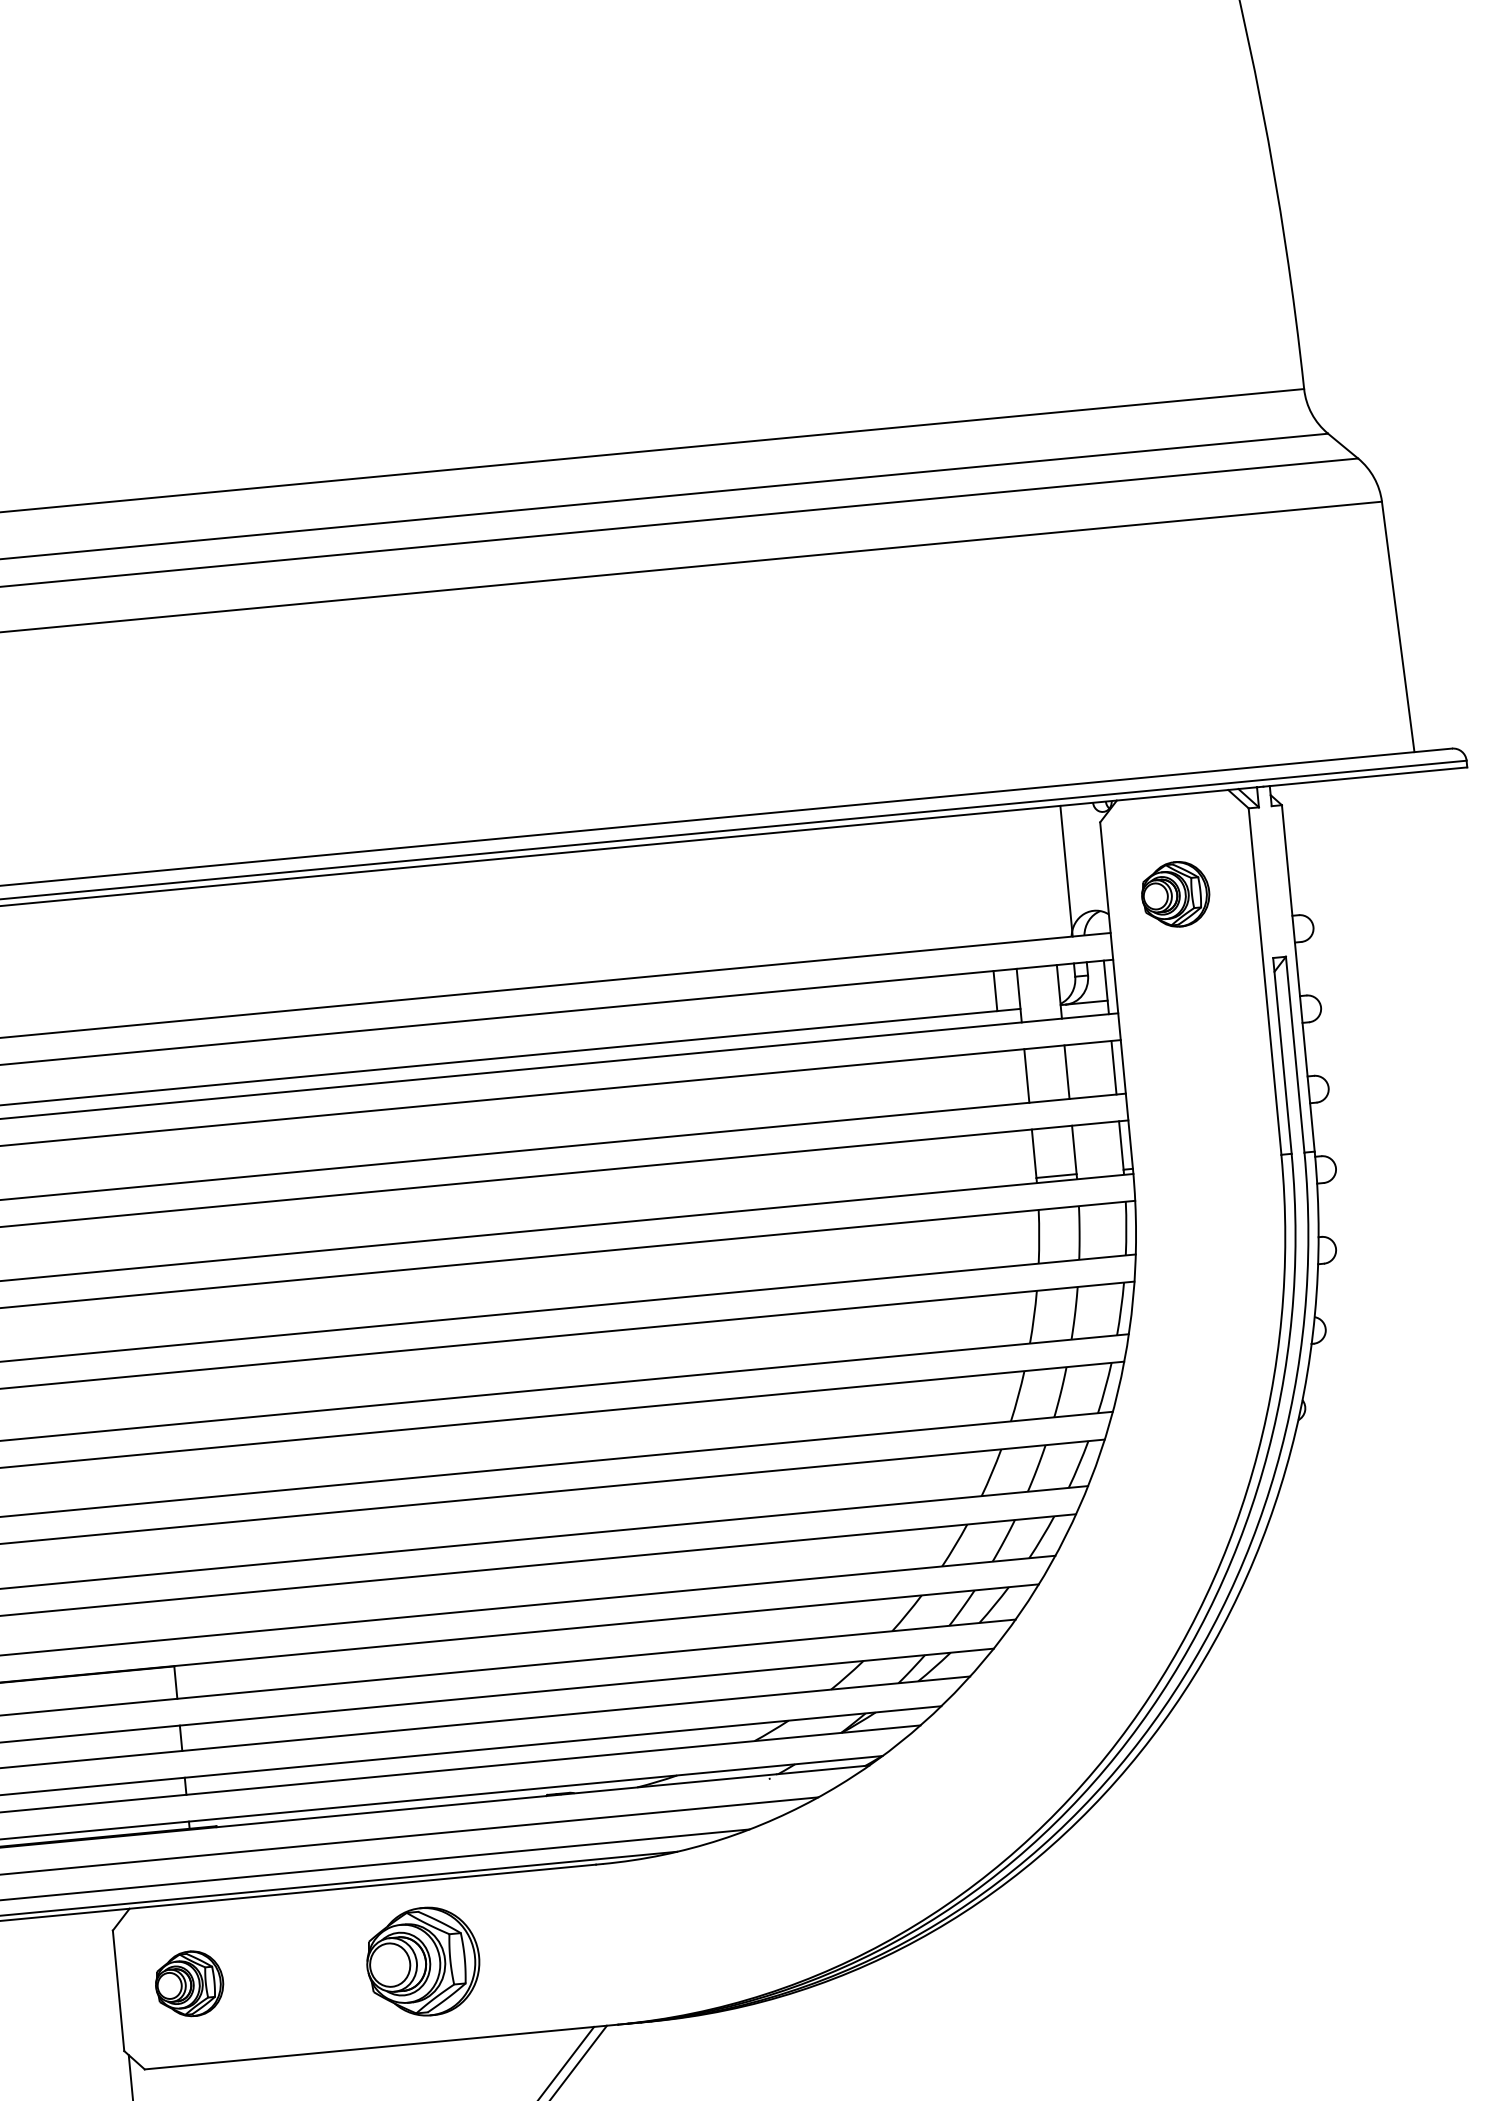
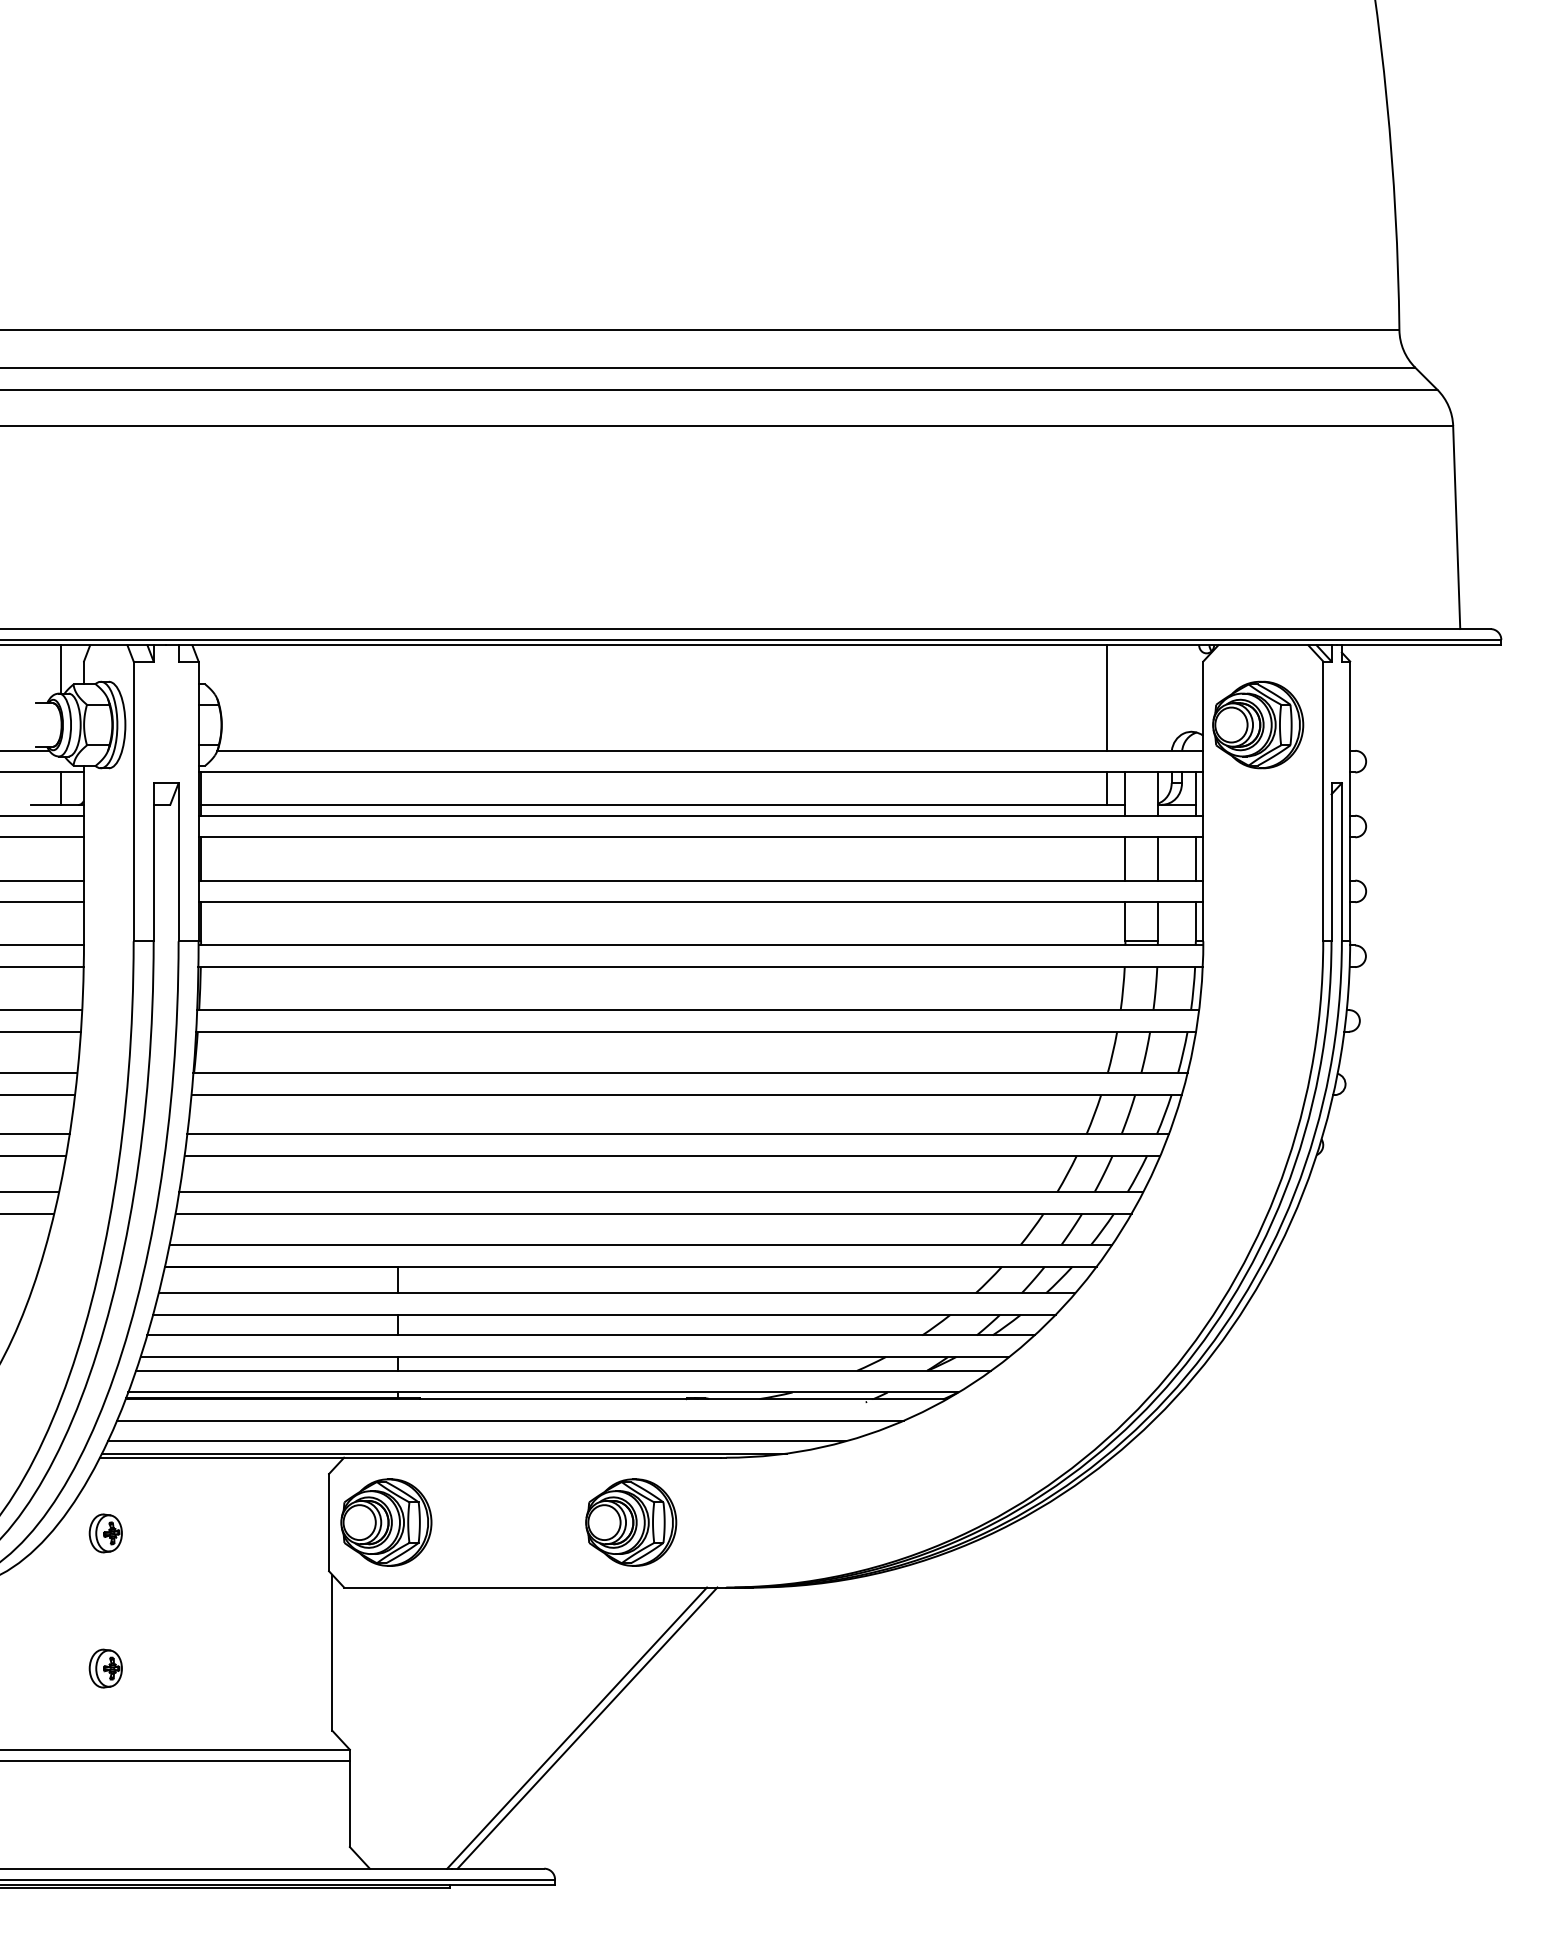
line: (1066, 870) -> (1106, 697), moved
part: (1175, 893) -> (1258, 724), size x1.67
part: (423, 1961) -> (631, 1522), moved
part: (189, 1983) -> (386, 1522), size x1.67

